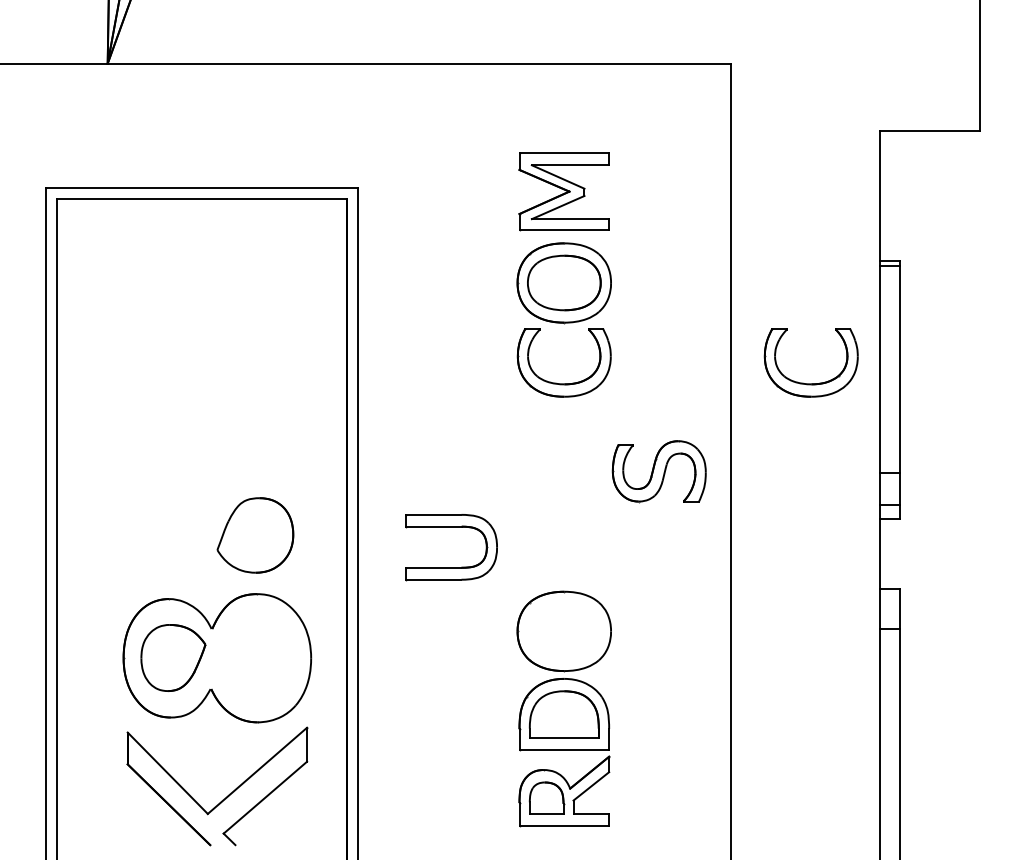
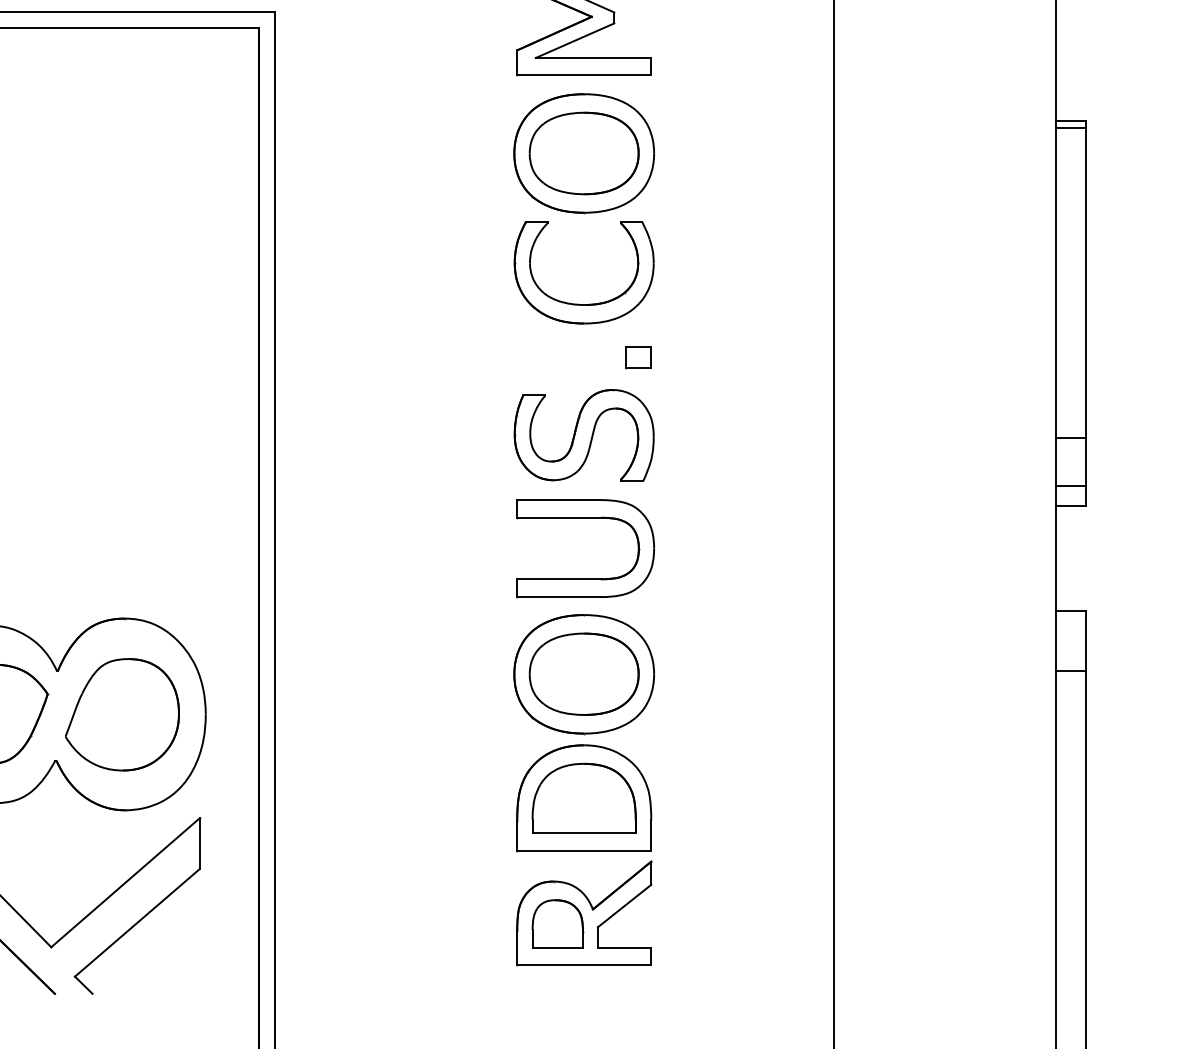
part: (810, 383) -> (952, 303), removed
part: (600, 419) -> (638, 357), added
part: (658, 471) -> (582, 435), moved
part: (451, 527) -> (585, 518), moved
part: (255, 535) -> (122, 714), moved
part: (564, 631) -> (584, 674), added

